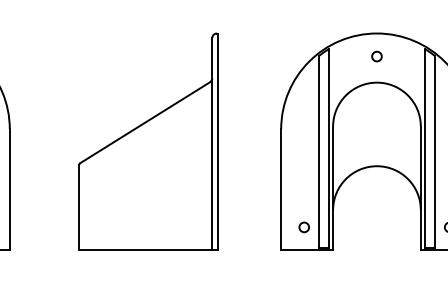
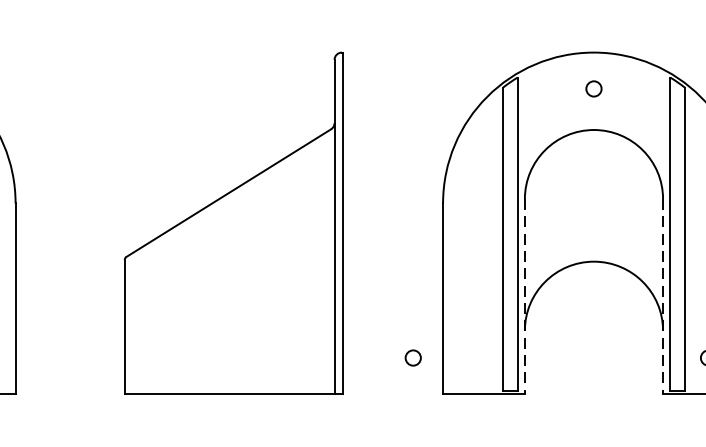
line: (333, 188) -> (525, 296), solid -> dashed
line: (420, 188) -> (662, 296), solid -> dashed
circle: (303, 227) -> (412, 358), moved

